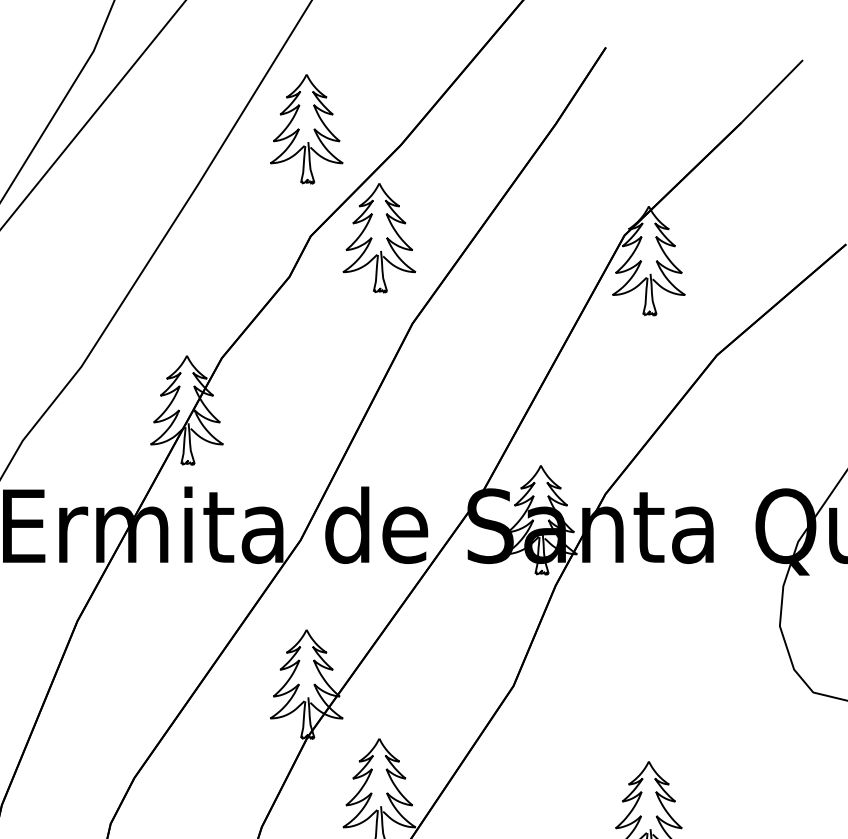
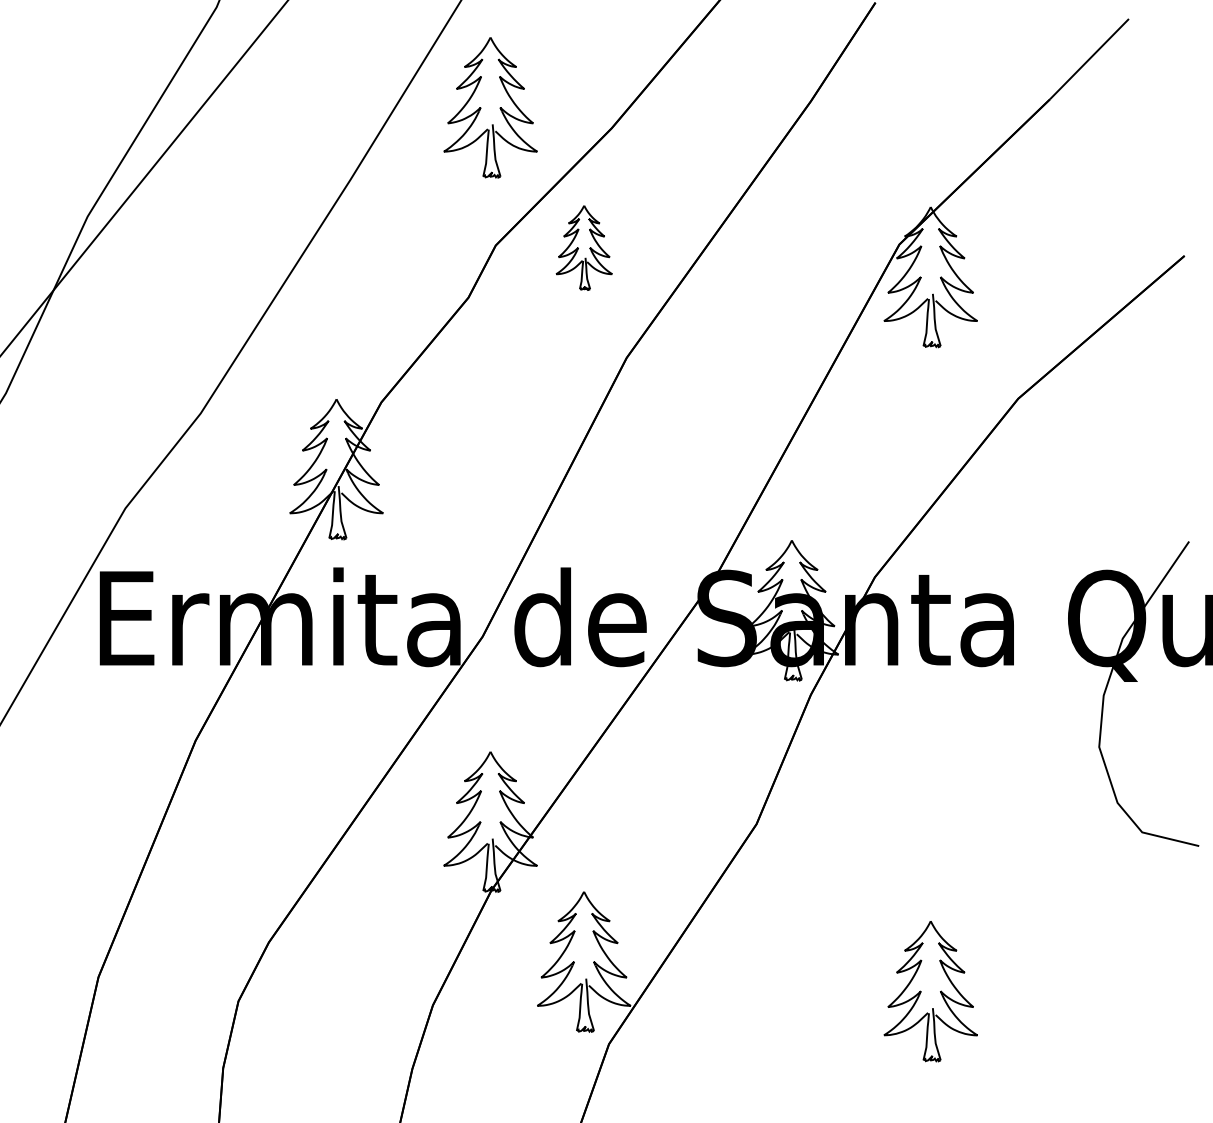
part: (379, 237) -> (584, 247), size x0.6

